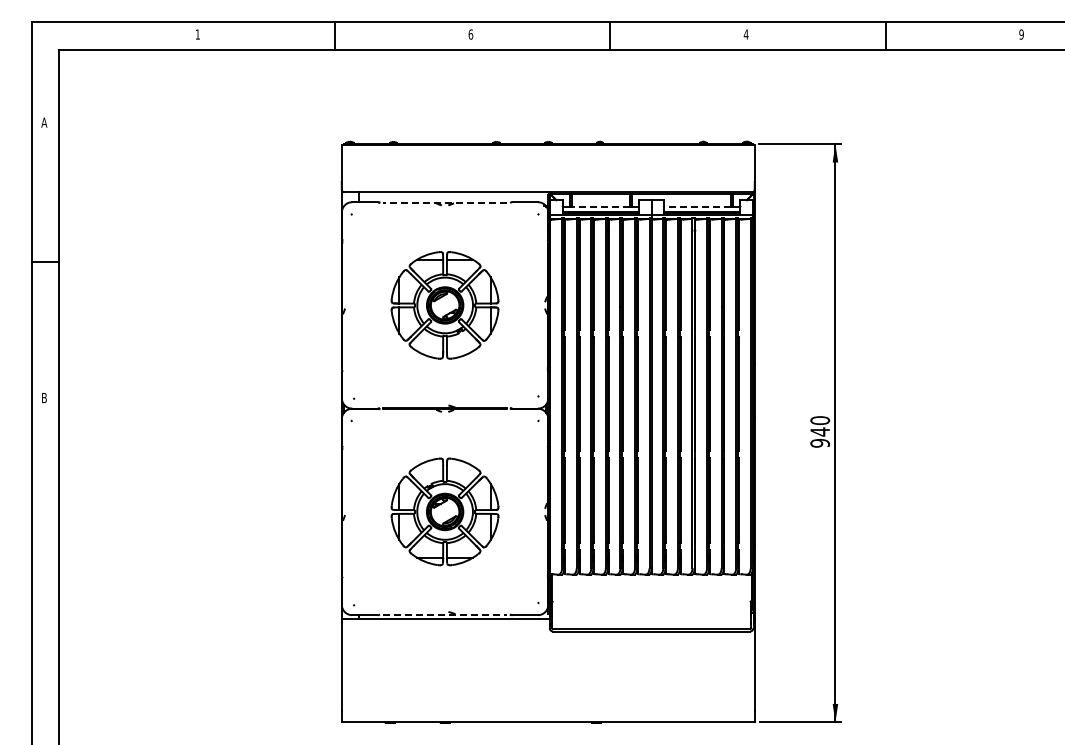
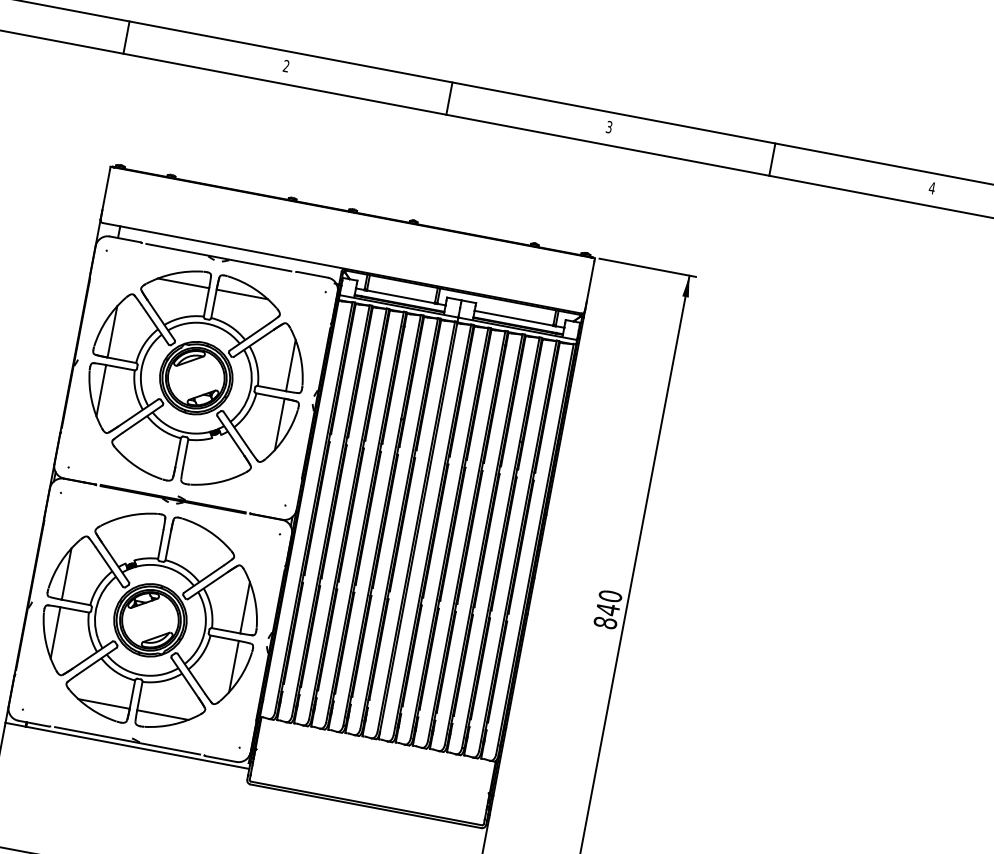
text: (470, 34) -> (285, 66), 6 -> 2
text: (745, 34) -> (608, 126), 4 -> 3
text: (1021, 34) -> (932, 188), 9 -> 4
line: (445, 202) -> (219, 257), dashed -> solid
line: (601, 206) -> (401, 296), dashed -> solid
line: (697, 206) -> (514, 318), dashed -> solid
part: (444, 305) -> (195, 378), size x1.67
text: (820, 442) -> (605, 622), 940 -> 840
part: (444, 511) -> (149, 619), size x1.67
line: (445, 614) -> (128, 740), dashed -> solid

